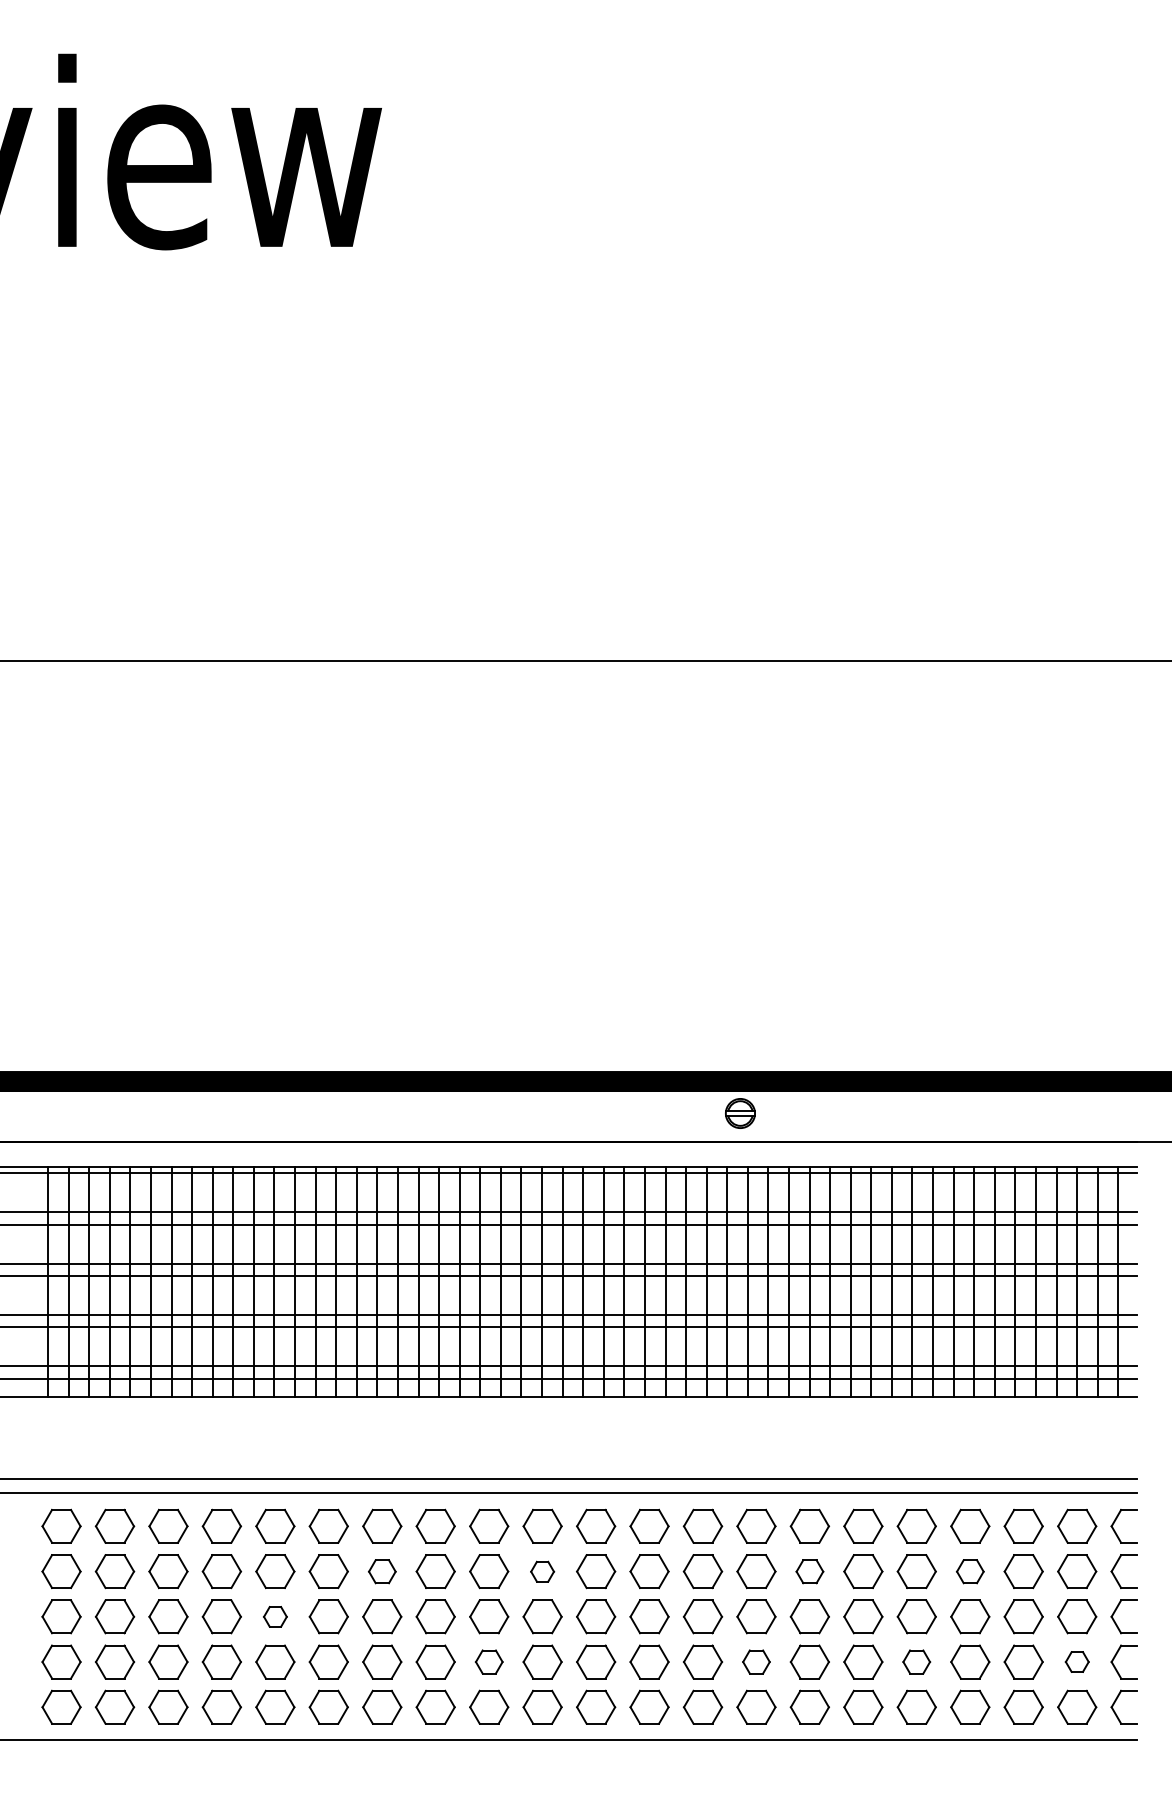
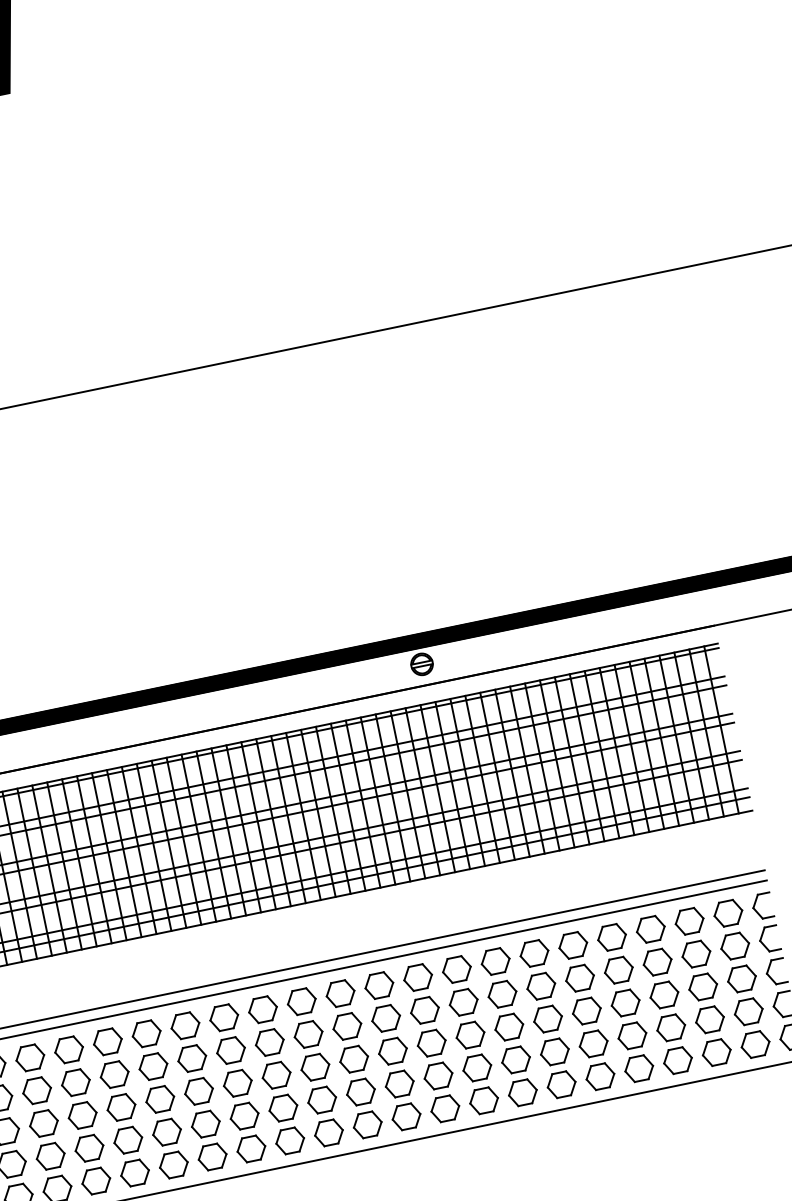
part: (382, 1571) -> (231, 1050), size x1.43
part: (542, 1571) -> (347, 1026), size x1.67
part: (809, 1571) -> (540, 986), size x1.43
part: (970, 1571) -> (657, 962), size x1.43
part: (275, 1616) -> (160, 1099), size x1.67
part: (489, 1661) -> (322, 1099), size x1.43
part: (756, 1661) -> (516, 1059), size x1.43
part: (916, 1661) -> (632, 1035), size x1.43
part: (1077, 1661) -> (748, 1011), size x1.67

